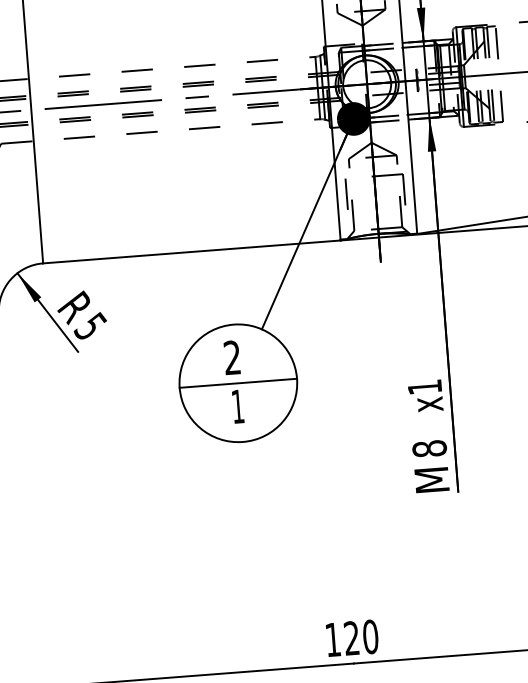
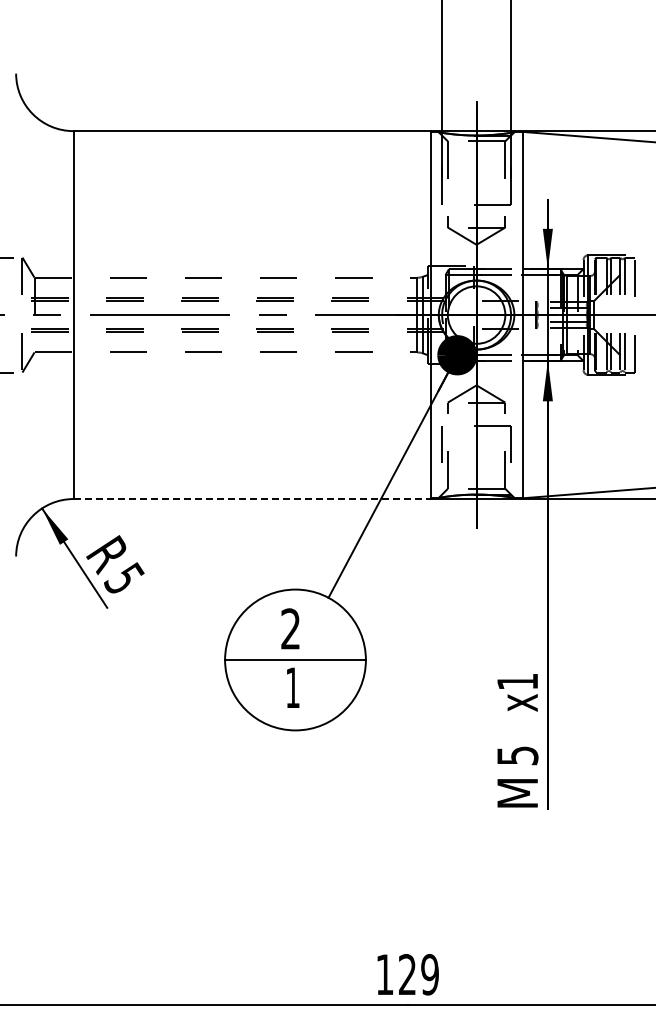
line: (192, 252) -> (252, 499), solid -> dashed
text: (429, 448) -> (517, 755), 8 -> 5
text: (371, 636) -> (430, 974), 120 -> 129

